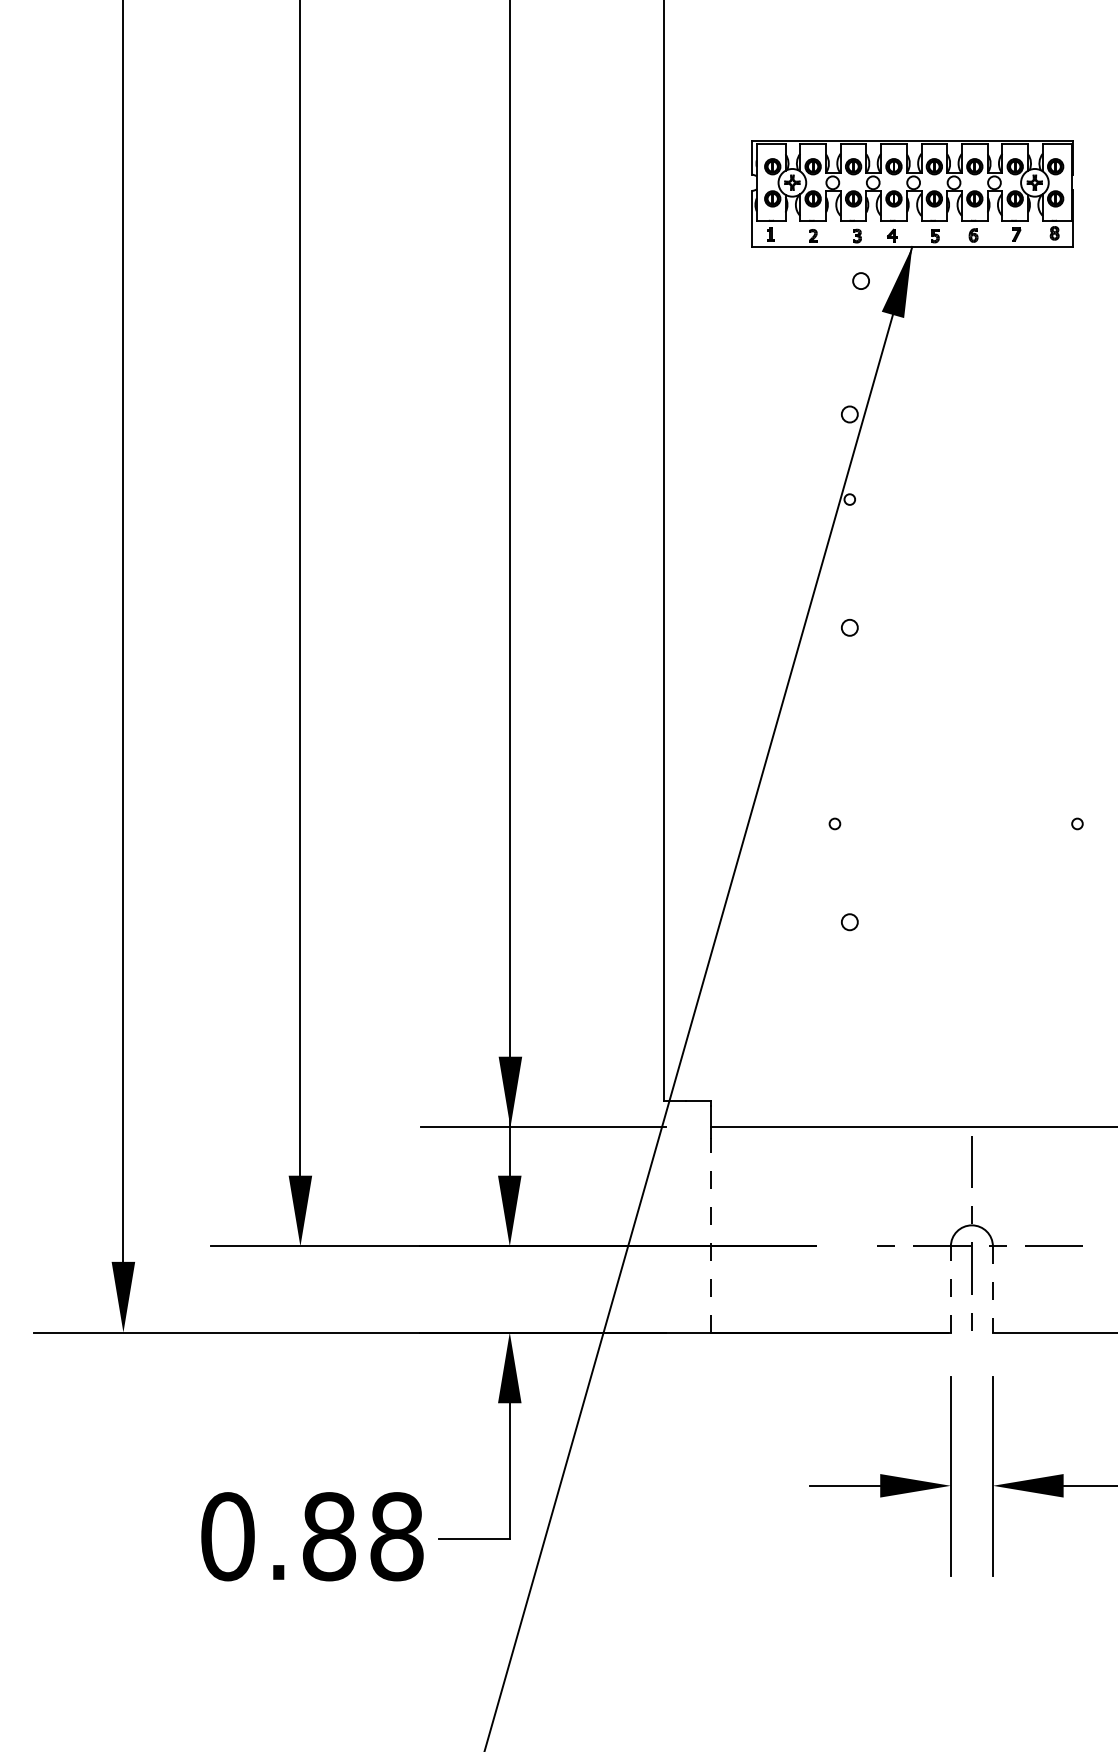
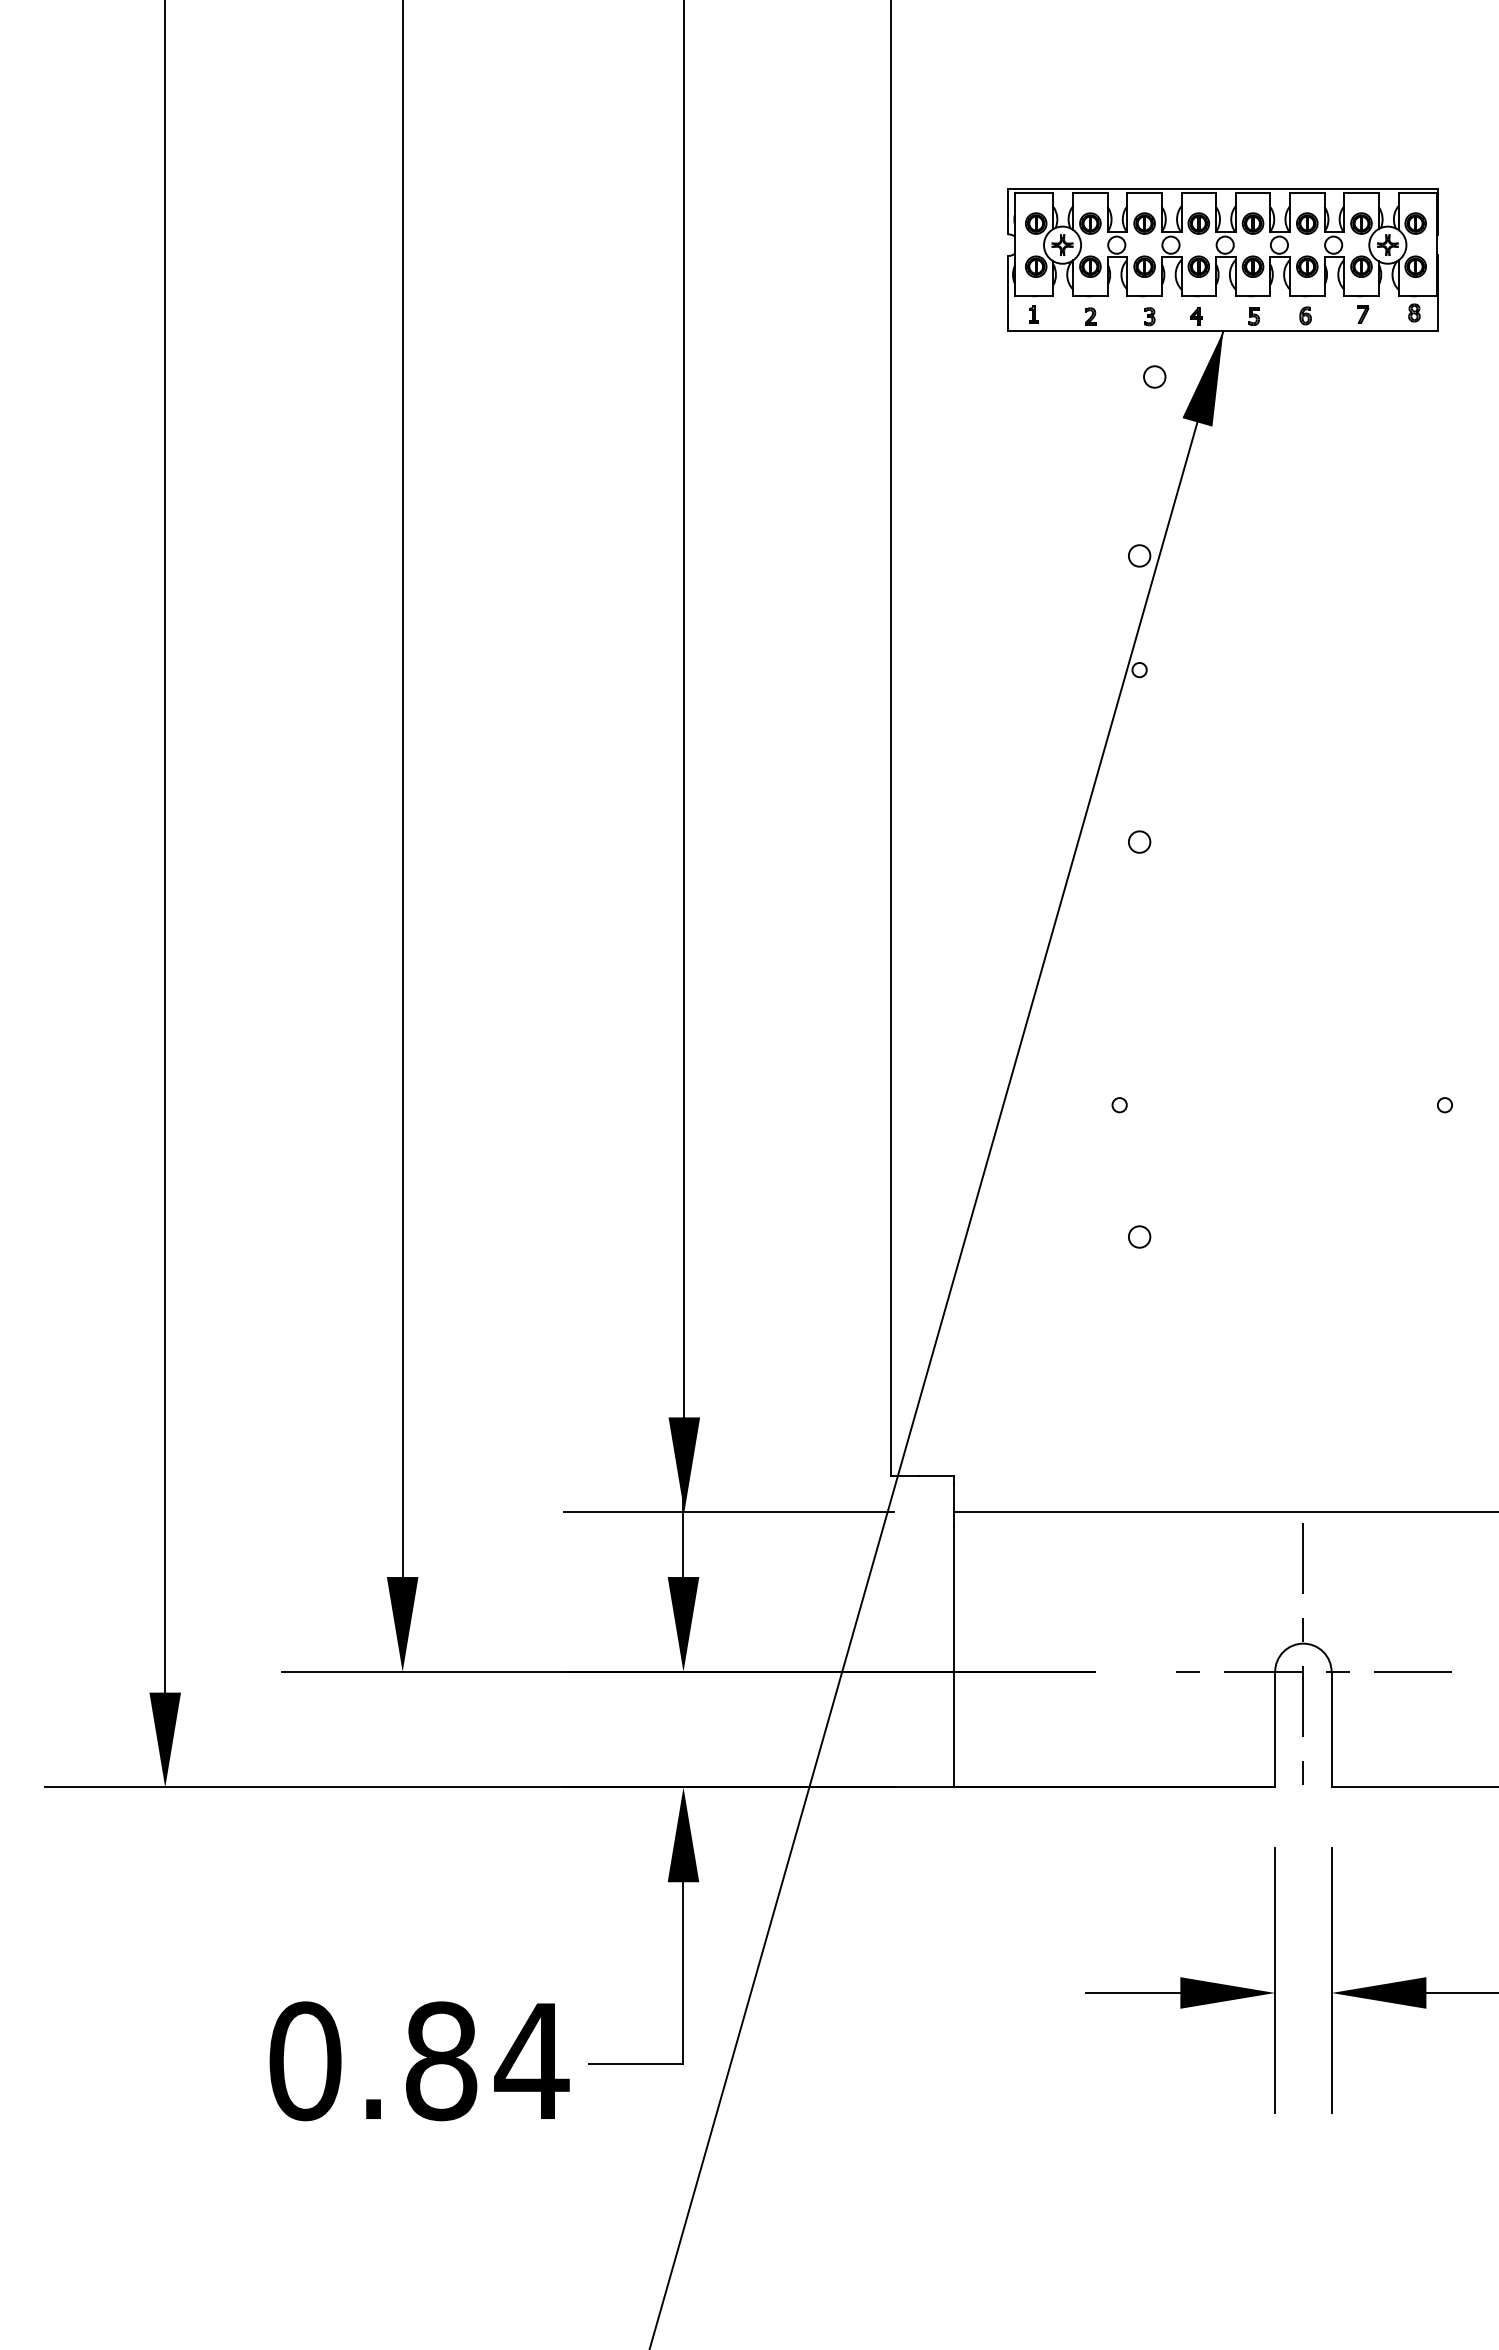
line: (711, 1234) -> (953, 1656), dashed -> solid
line: (951, 1289) -> (1275, 1729), dashed -> solid
line: (992, 1289) -> (1331, 1729), dashed -> solid
text: (396, 1536) -> (531, 2061), 0.88 -> 0.84

